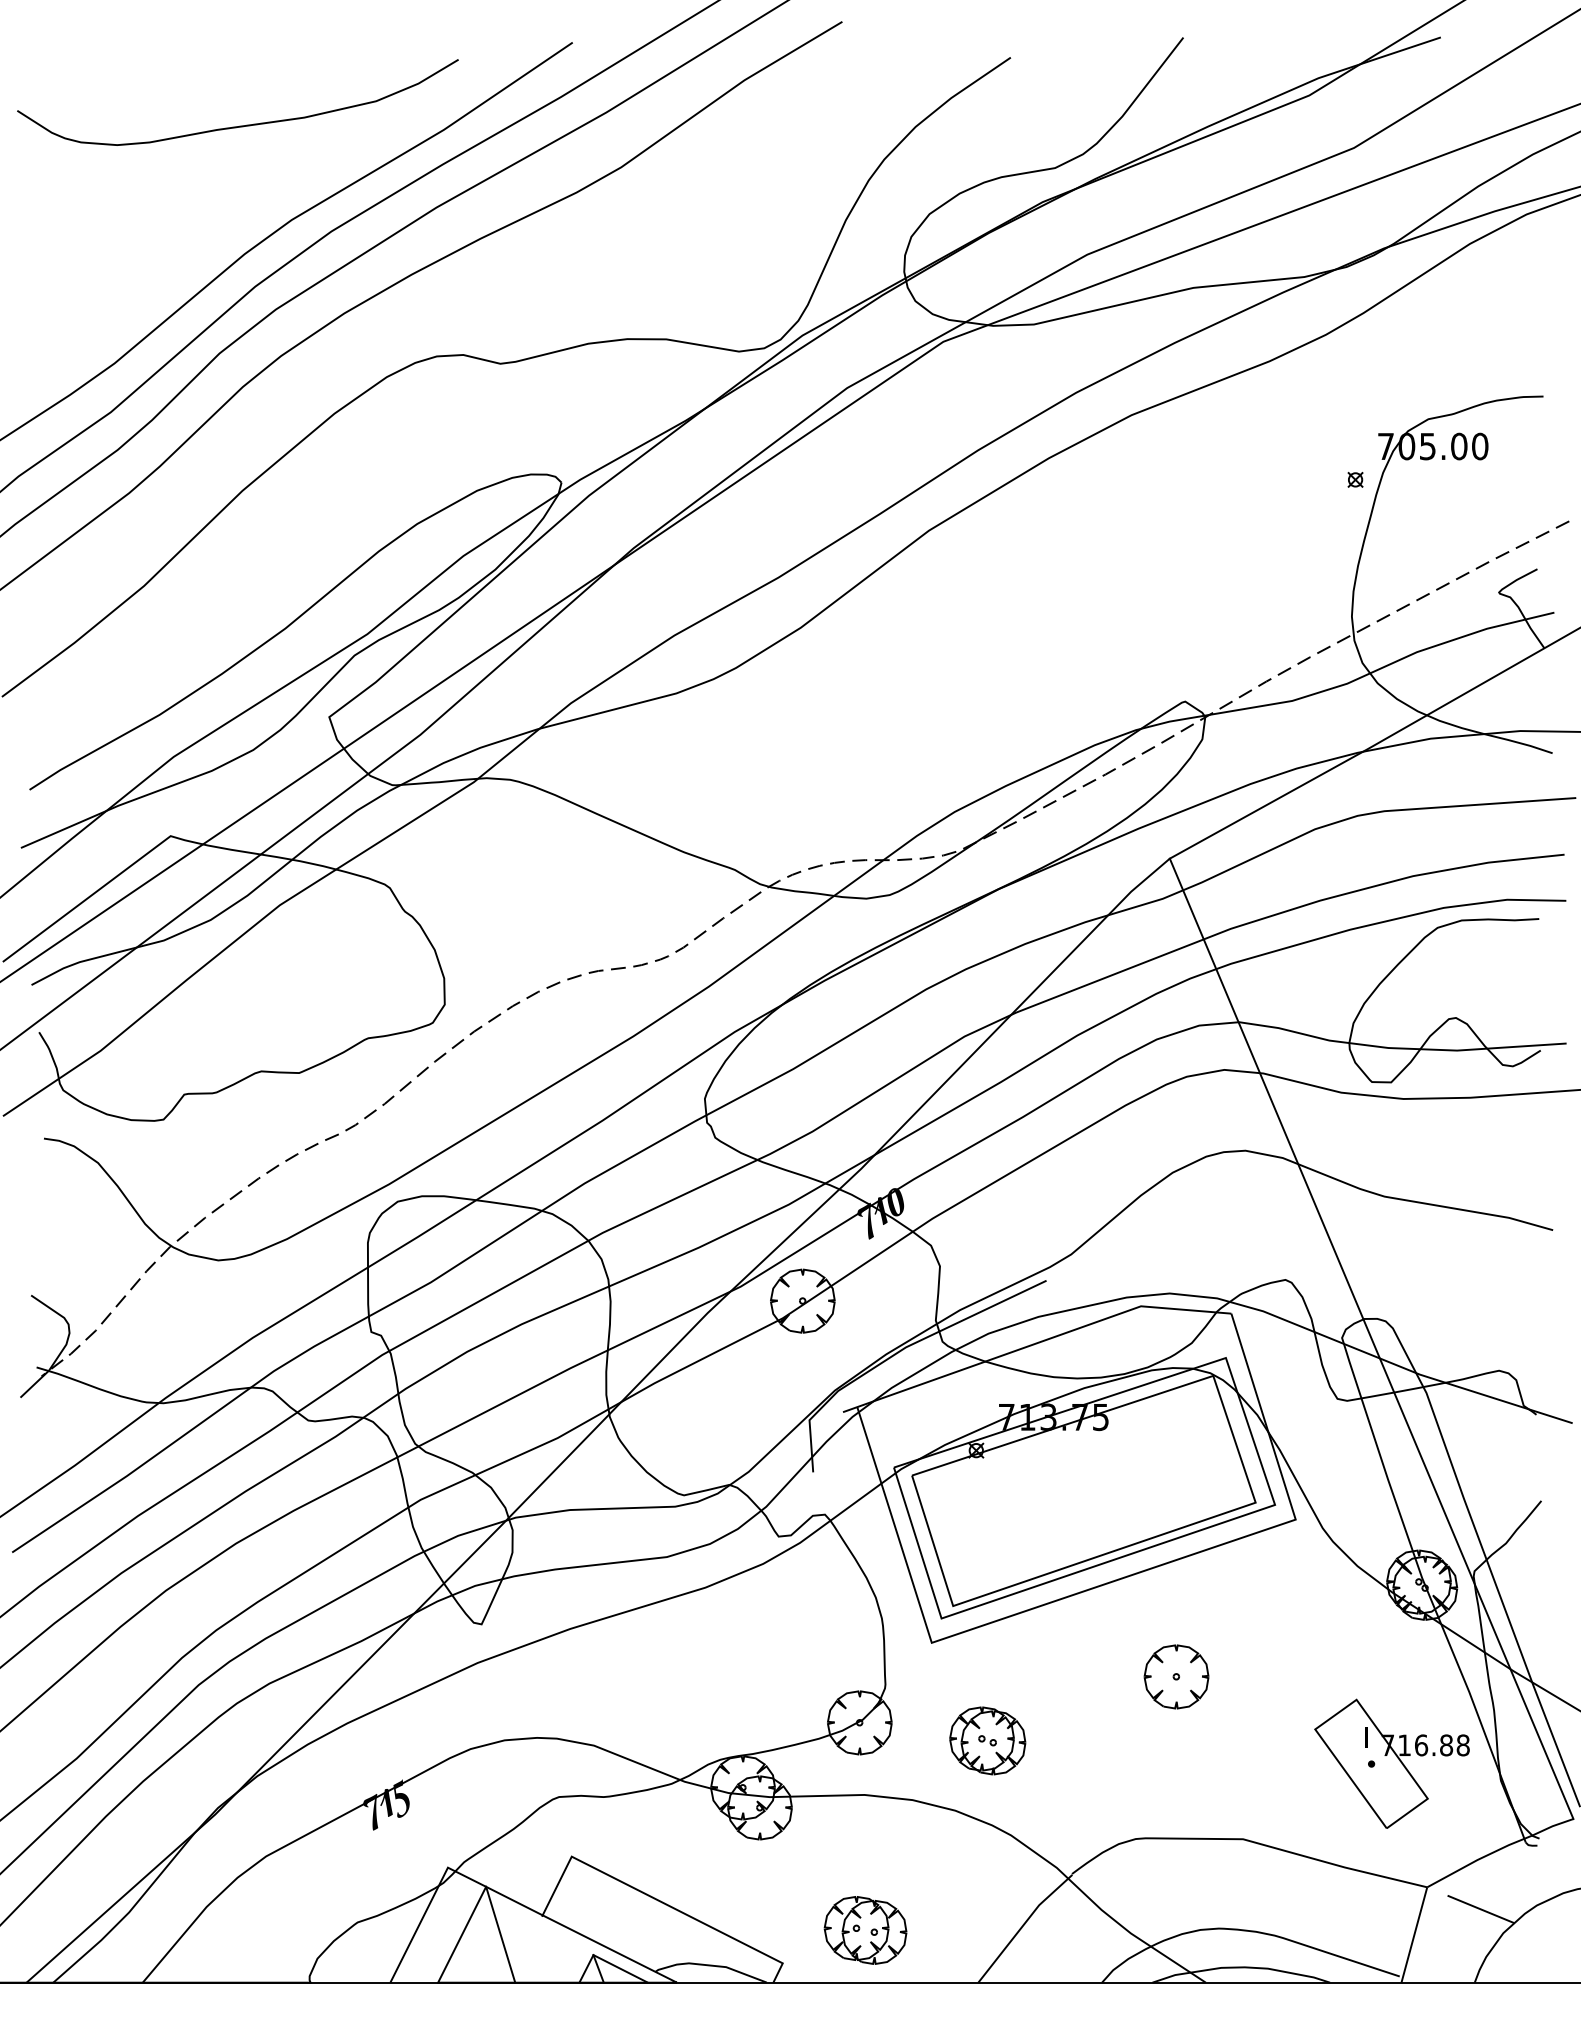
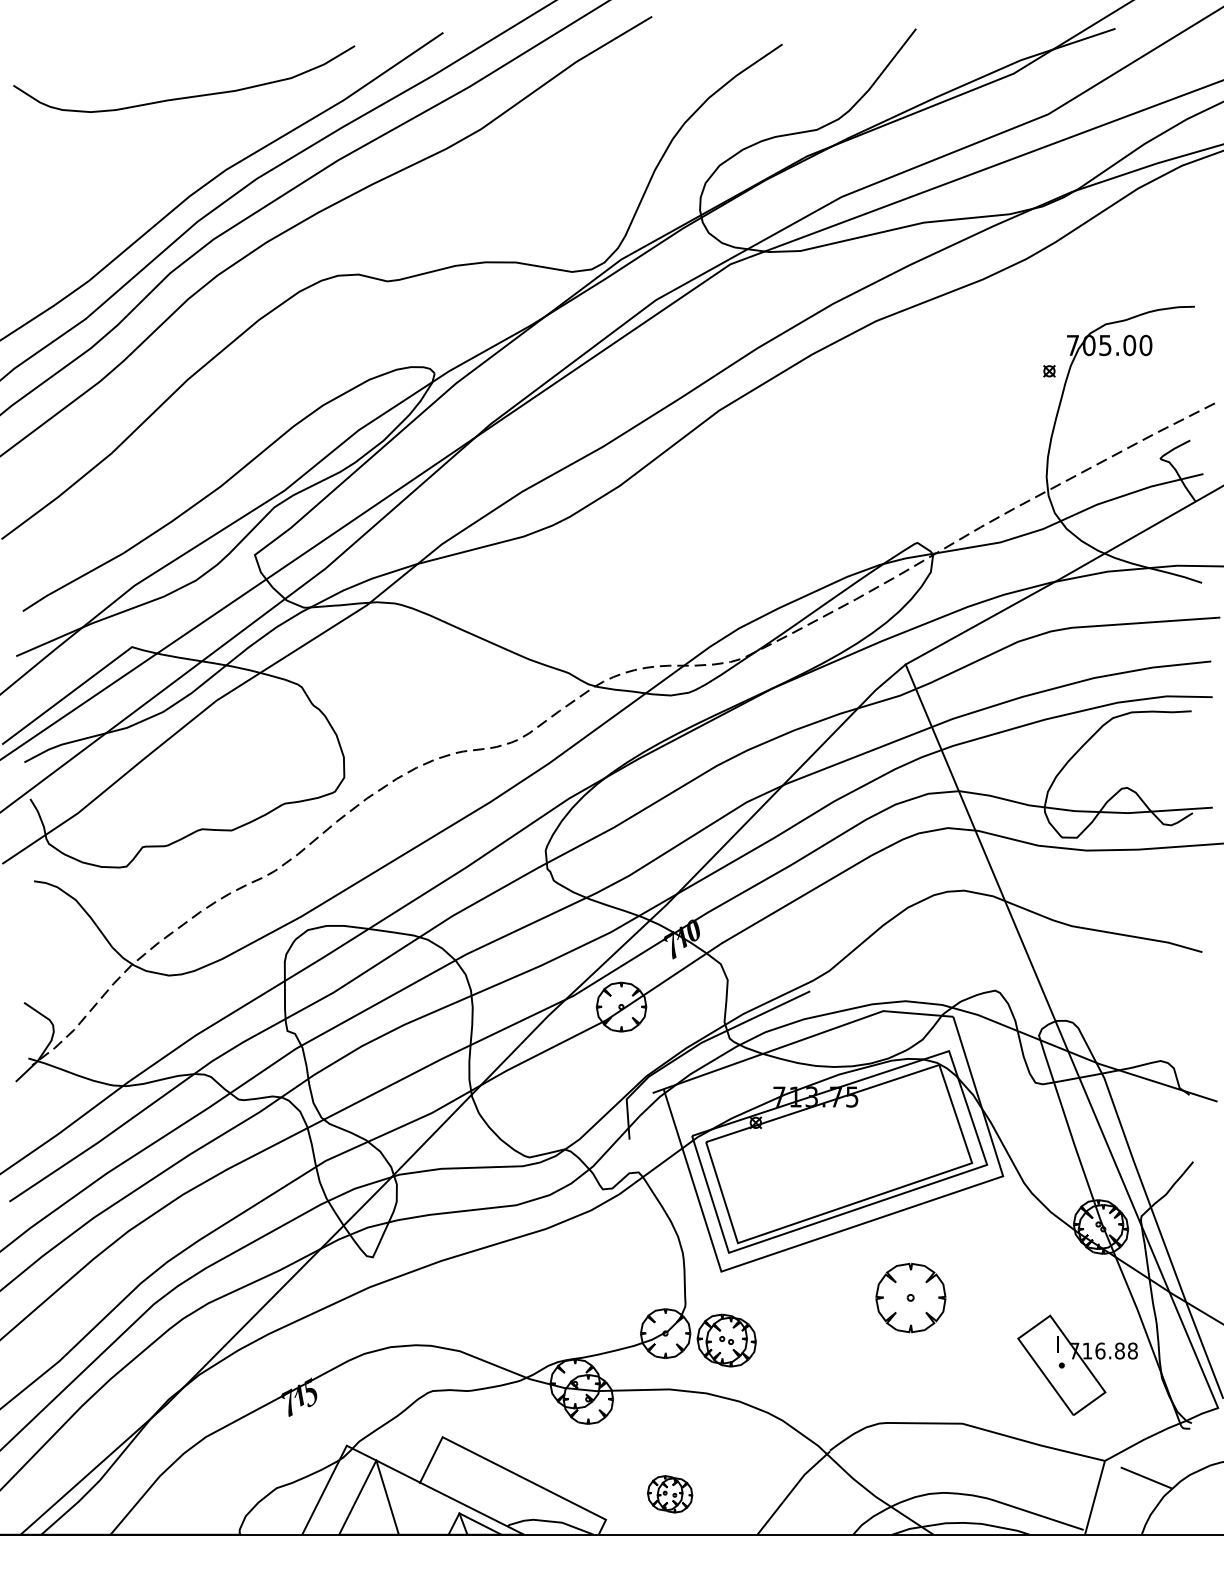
part: (1176, 1676) -> (910, 1297), size x1.4
part: (987, 1740) -> (726, 1340), moved
part: (865, 1930) -> (670, 1494), size x0.7

